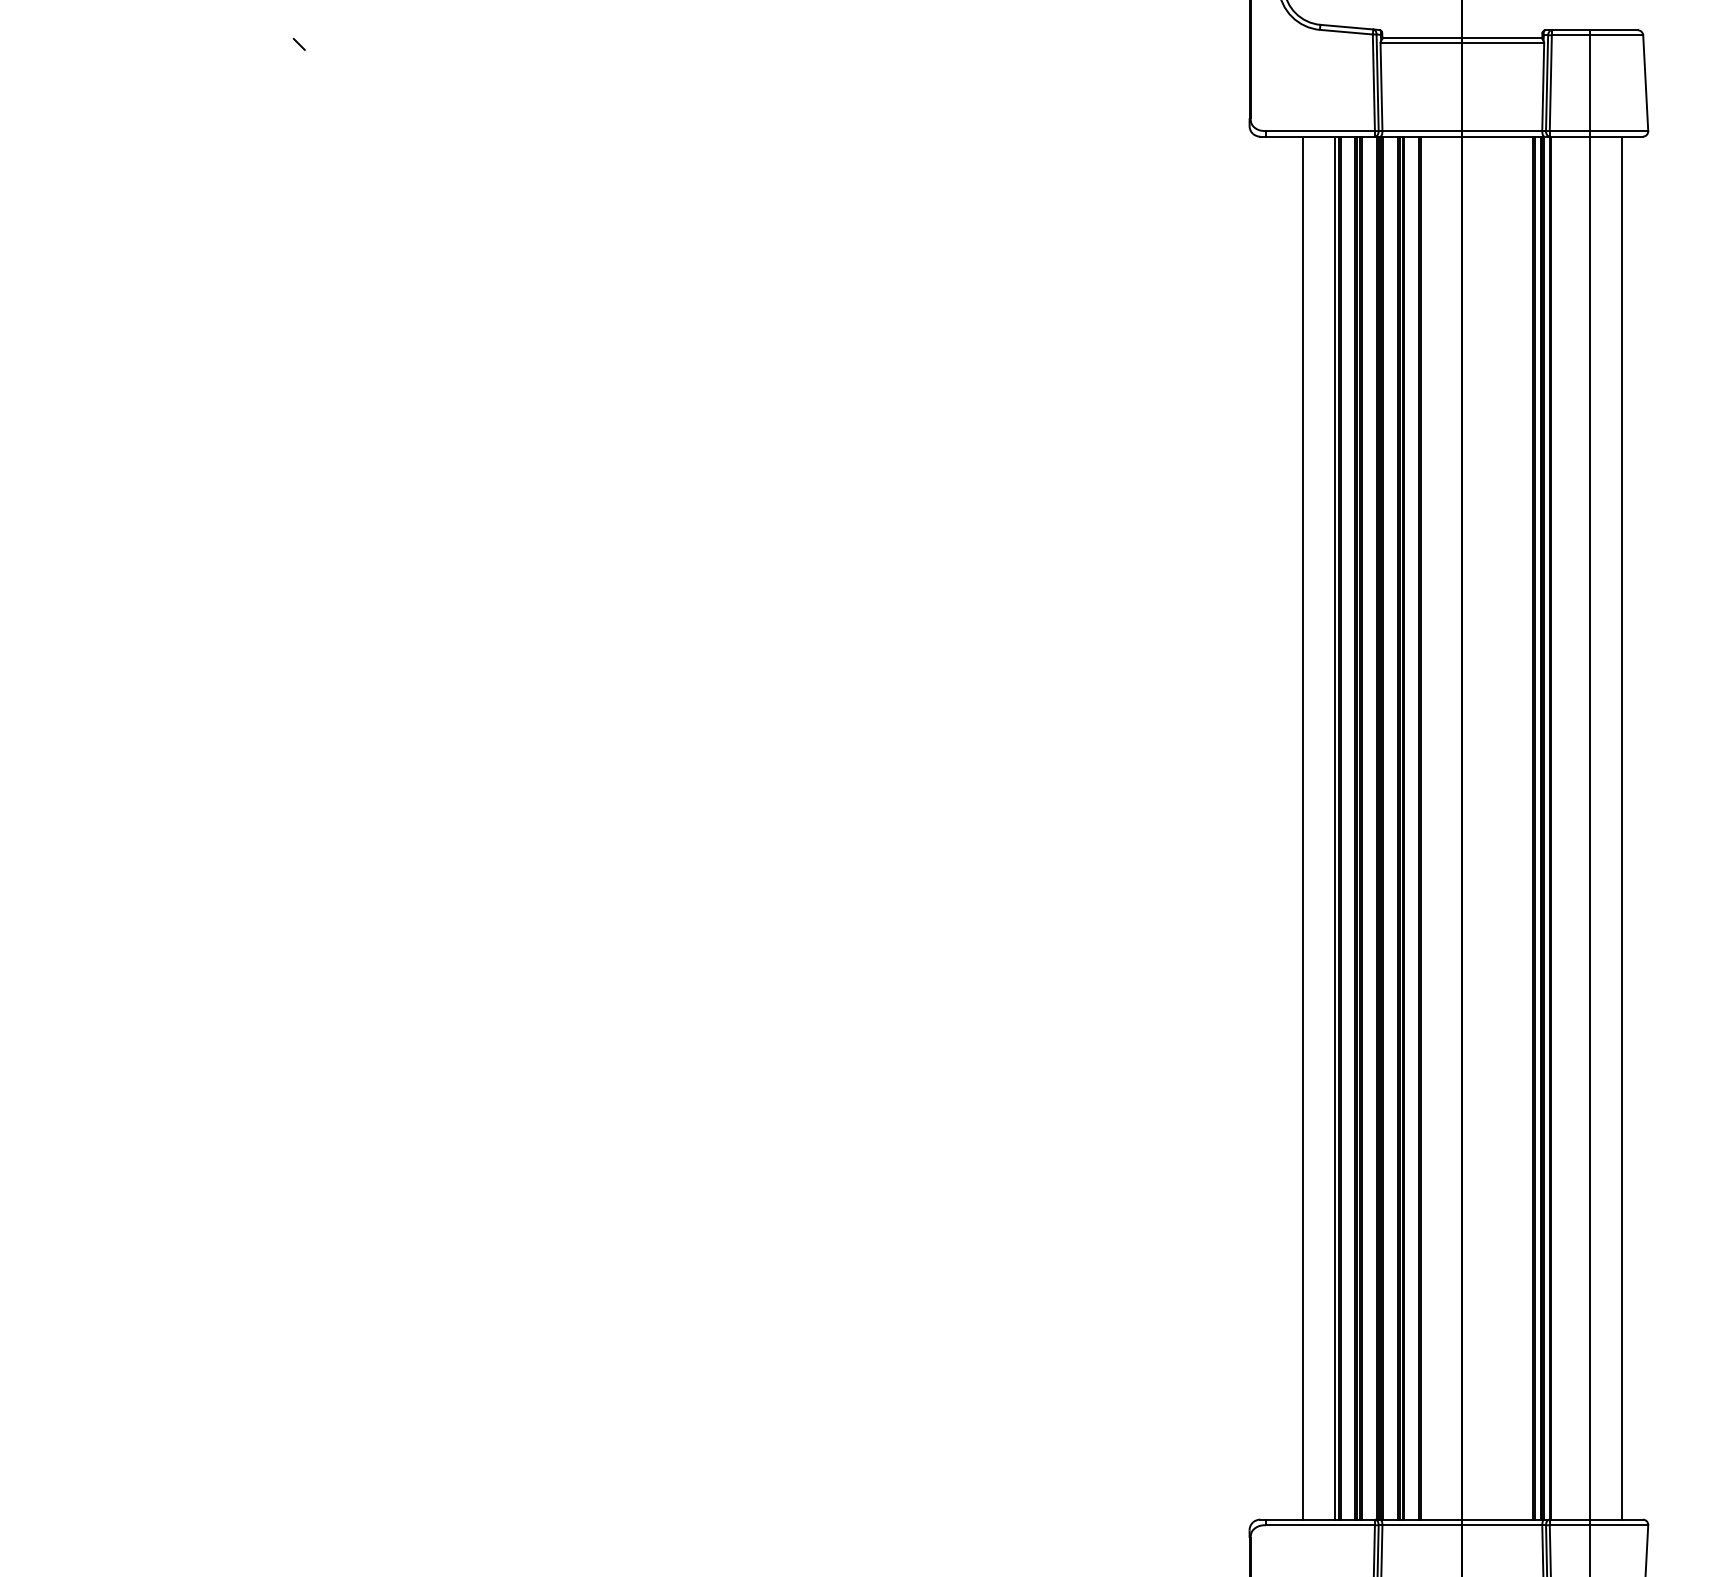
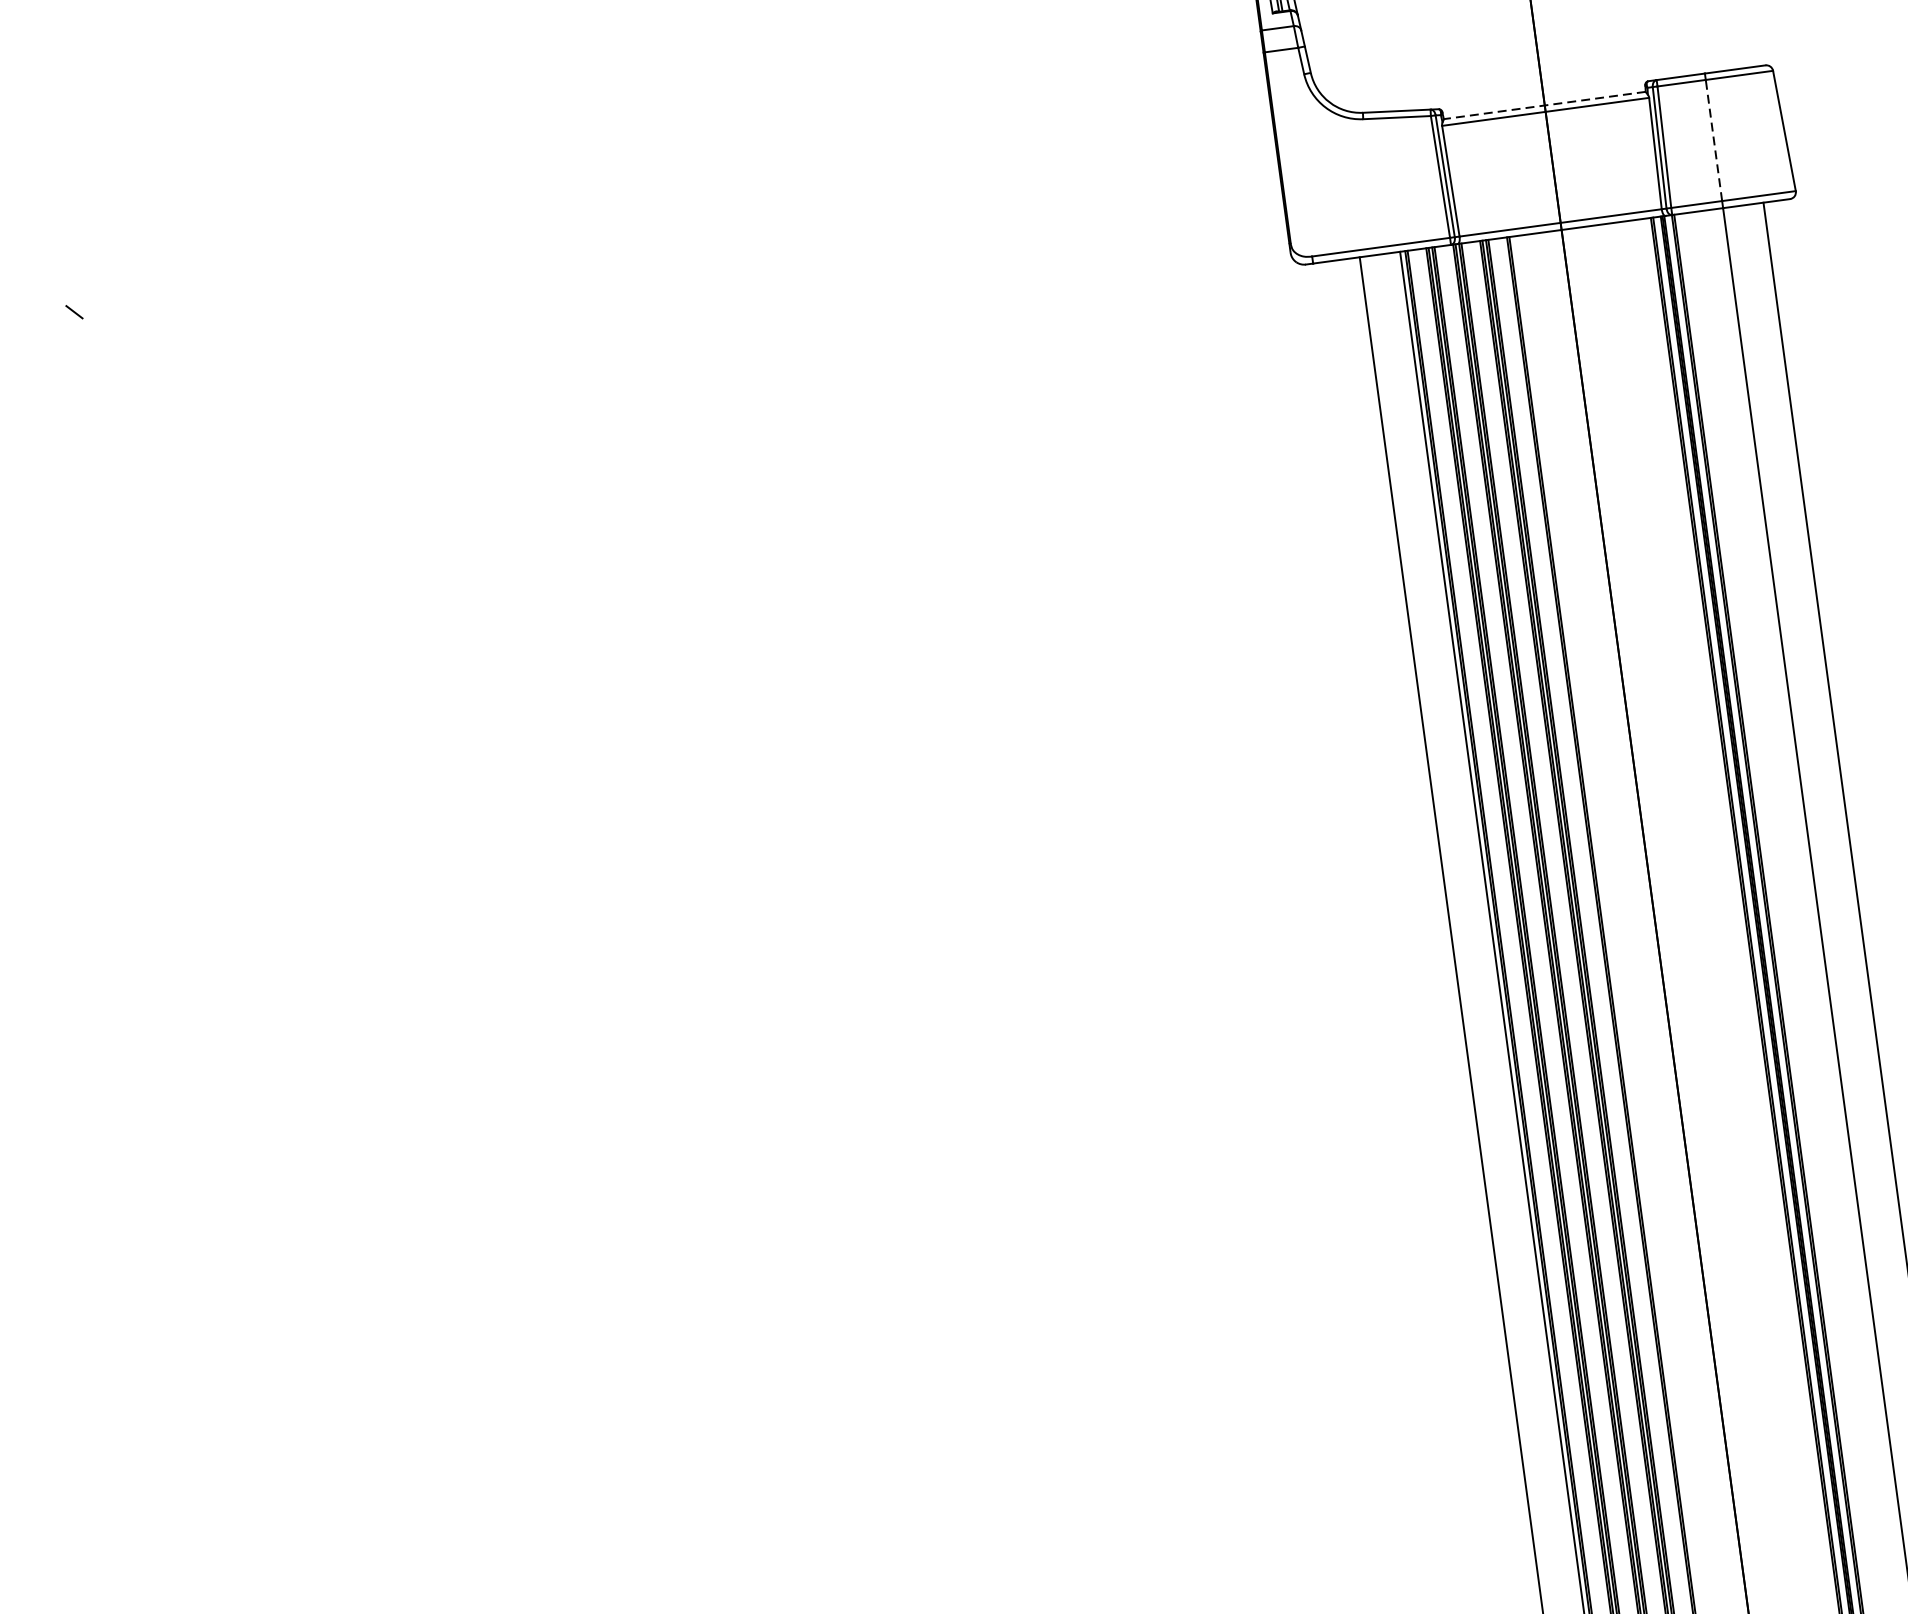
line: (1462, 38) -> (1545, 105), solid -> dashed
line: (1590, 83) -> (1714, 140), solid -> dashed

